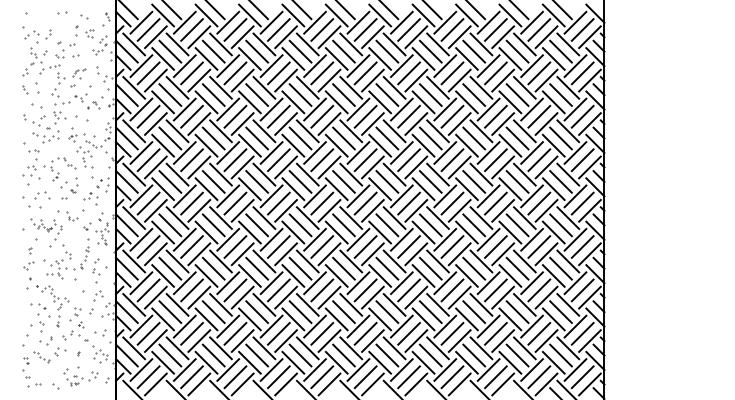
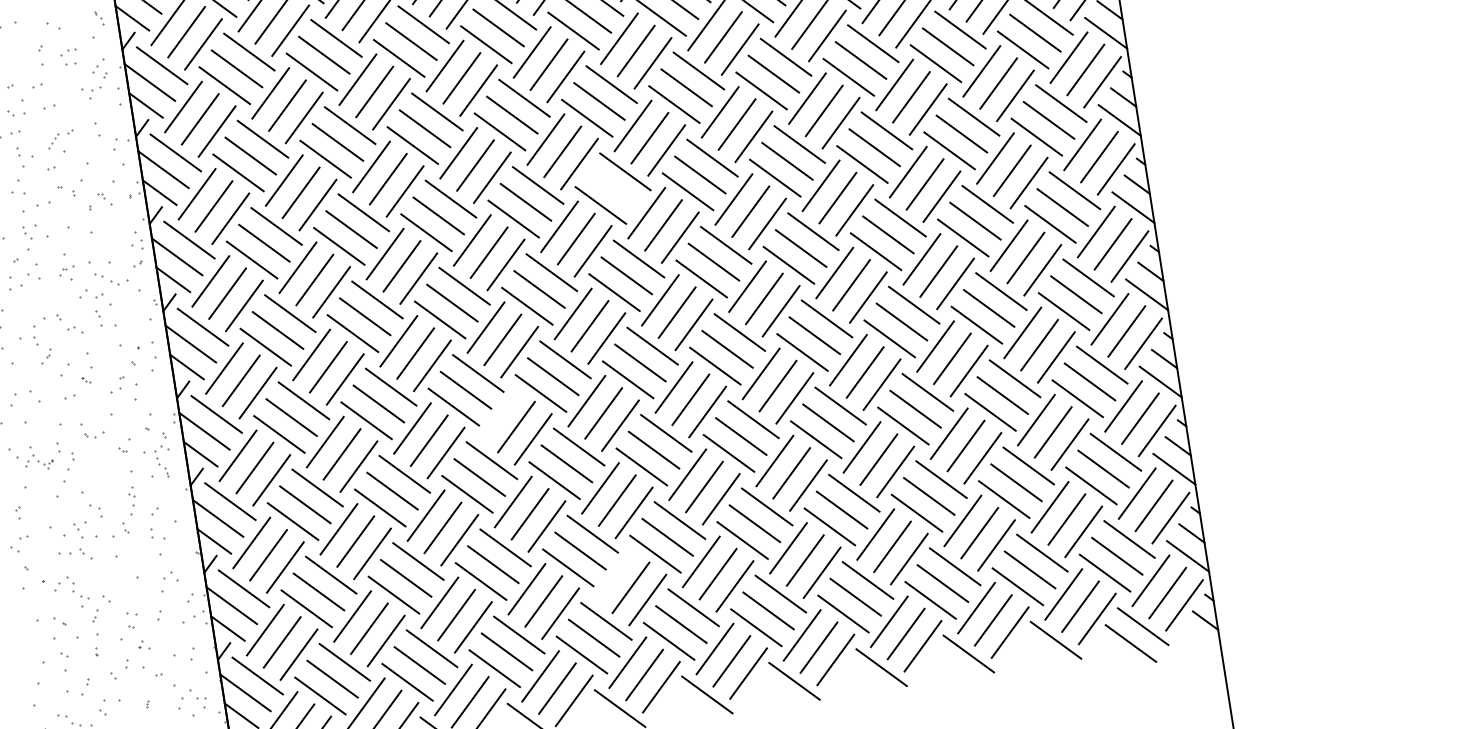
line: (343, 138) -> (612, 188), removed
line: (271, 239) -> (499, 414), removed
line: (314, 326) -> (613, 575), removed

